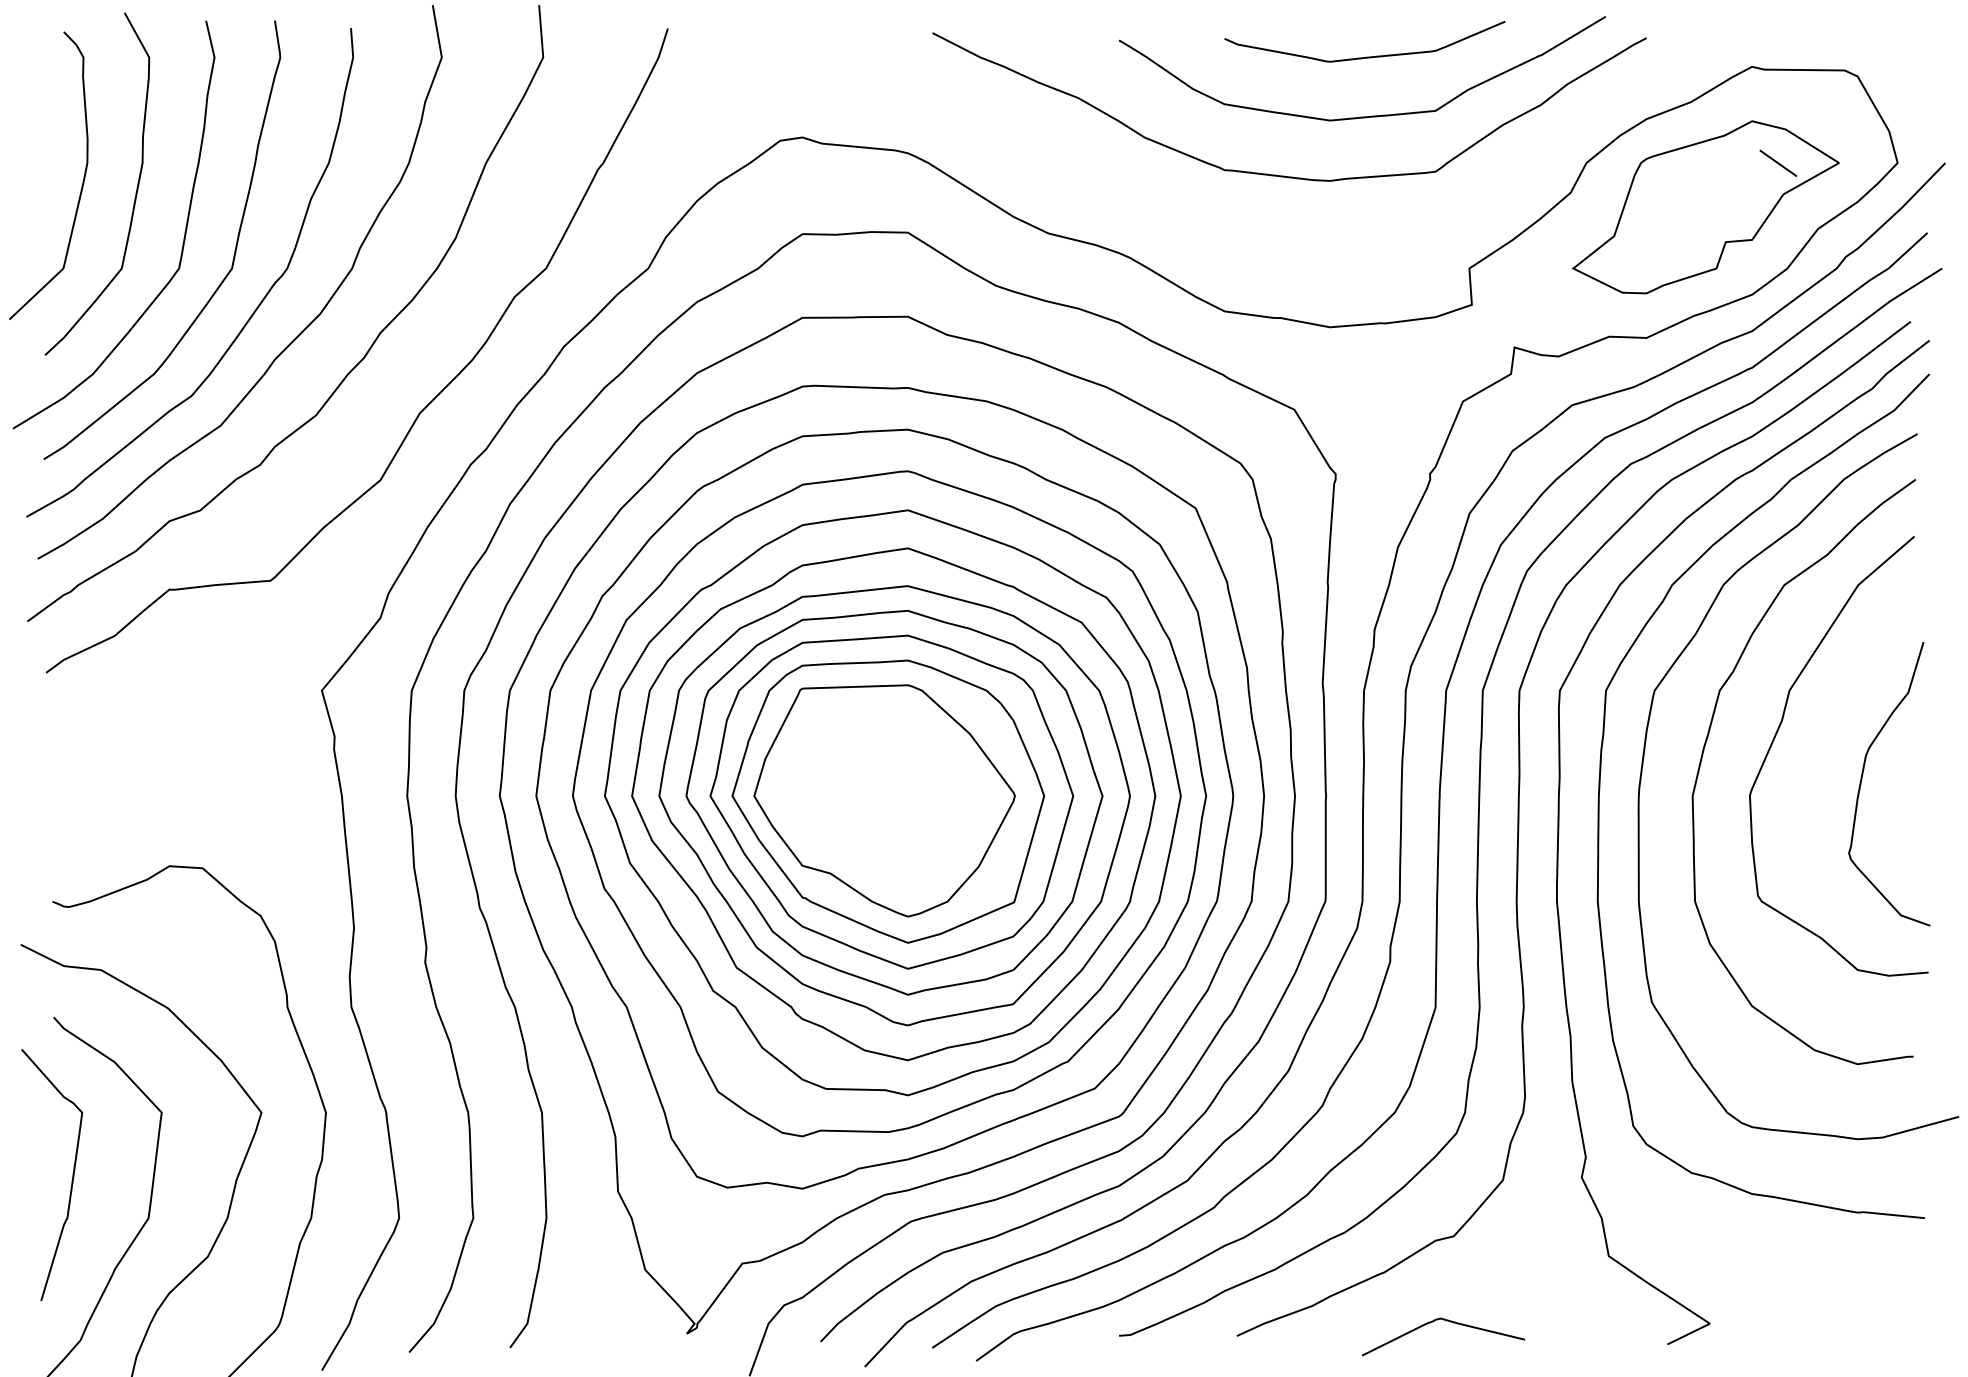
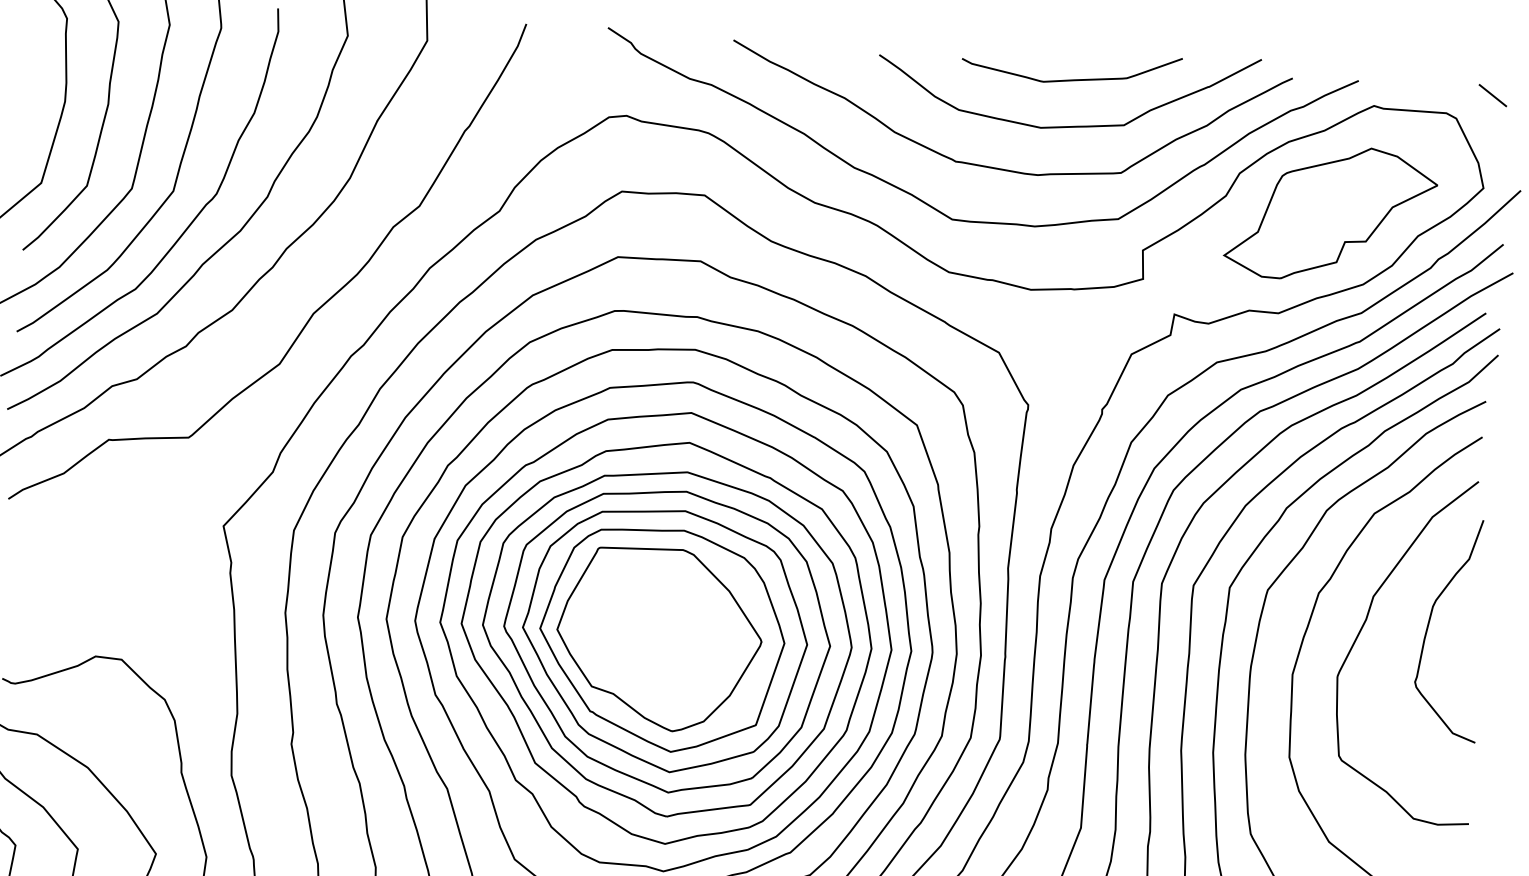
line: (1778, 162) -> (1493, 94), moved
curve: (1203, 231) -> (936, 208), added
curve: (1862, 779) -> (1429, 624), moved

